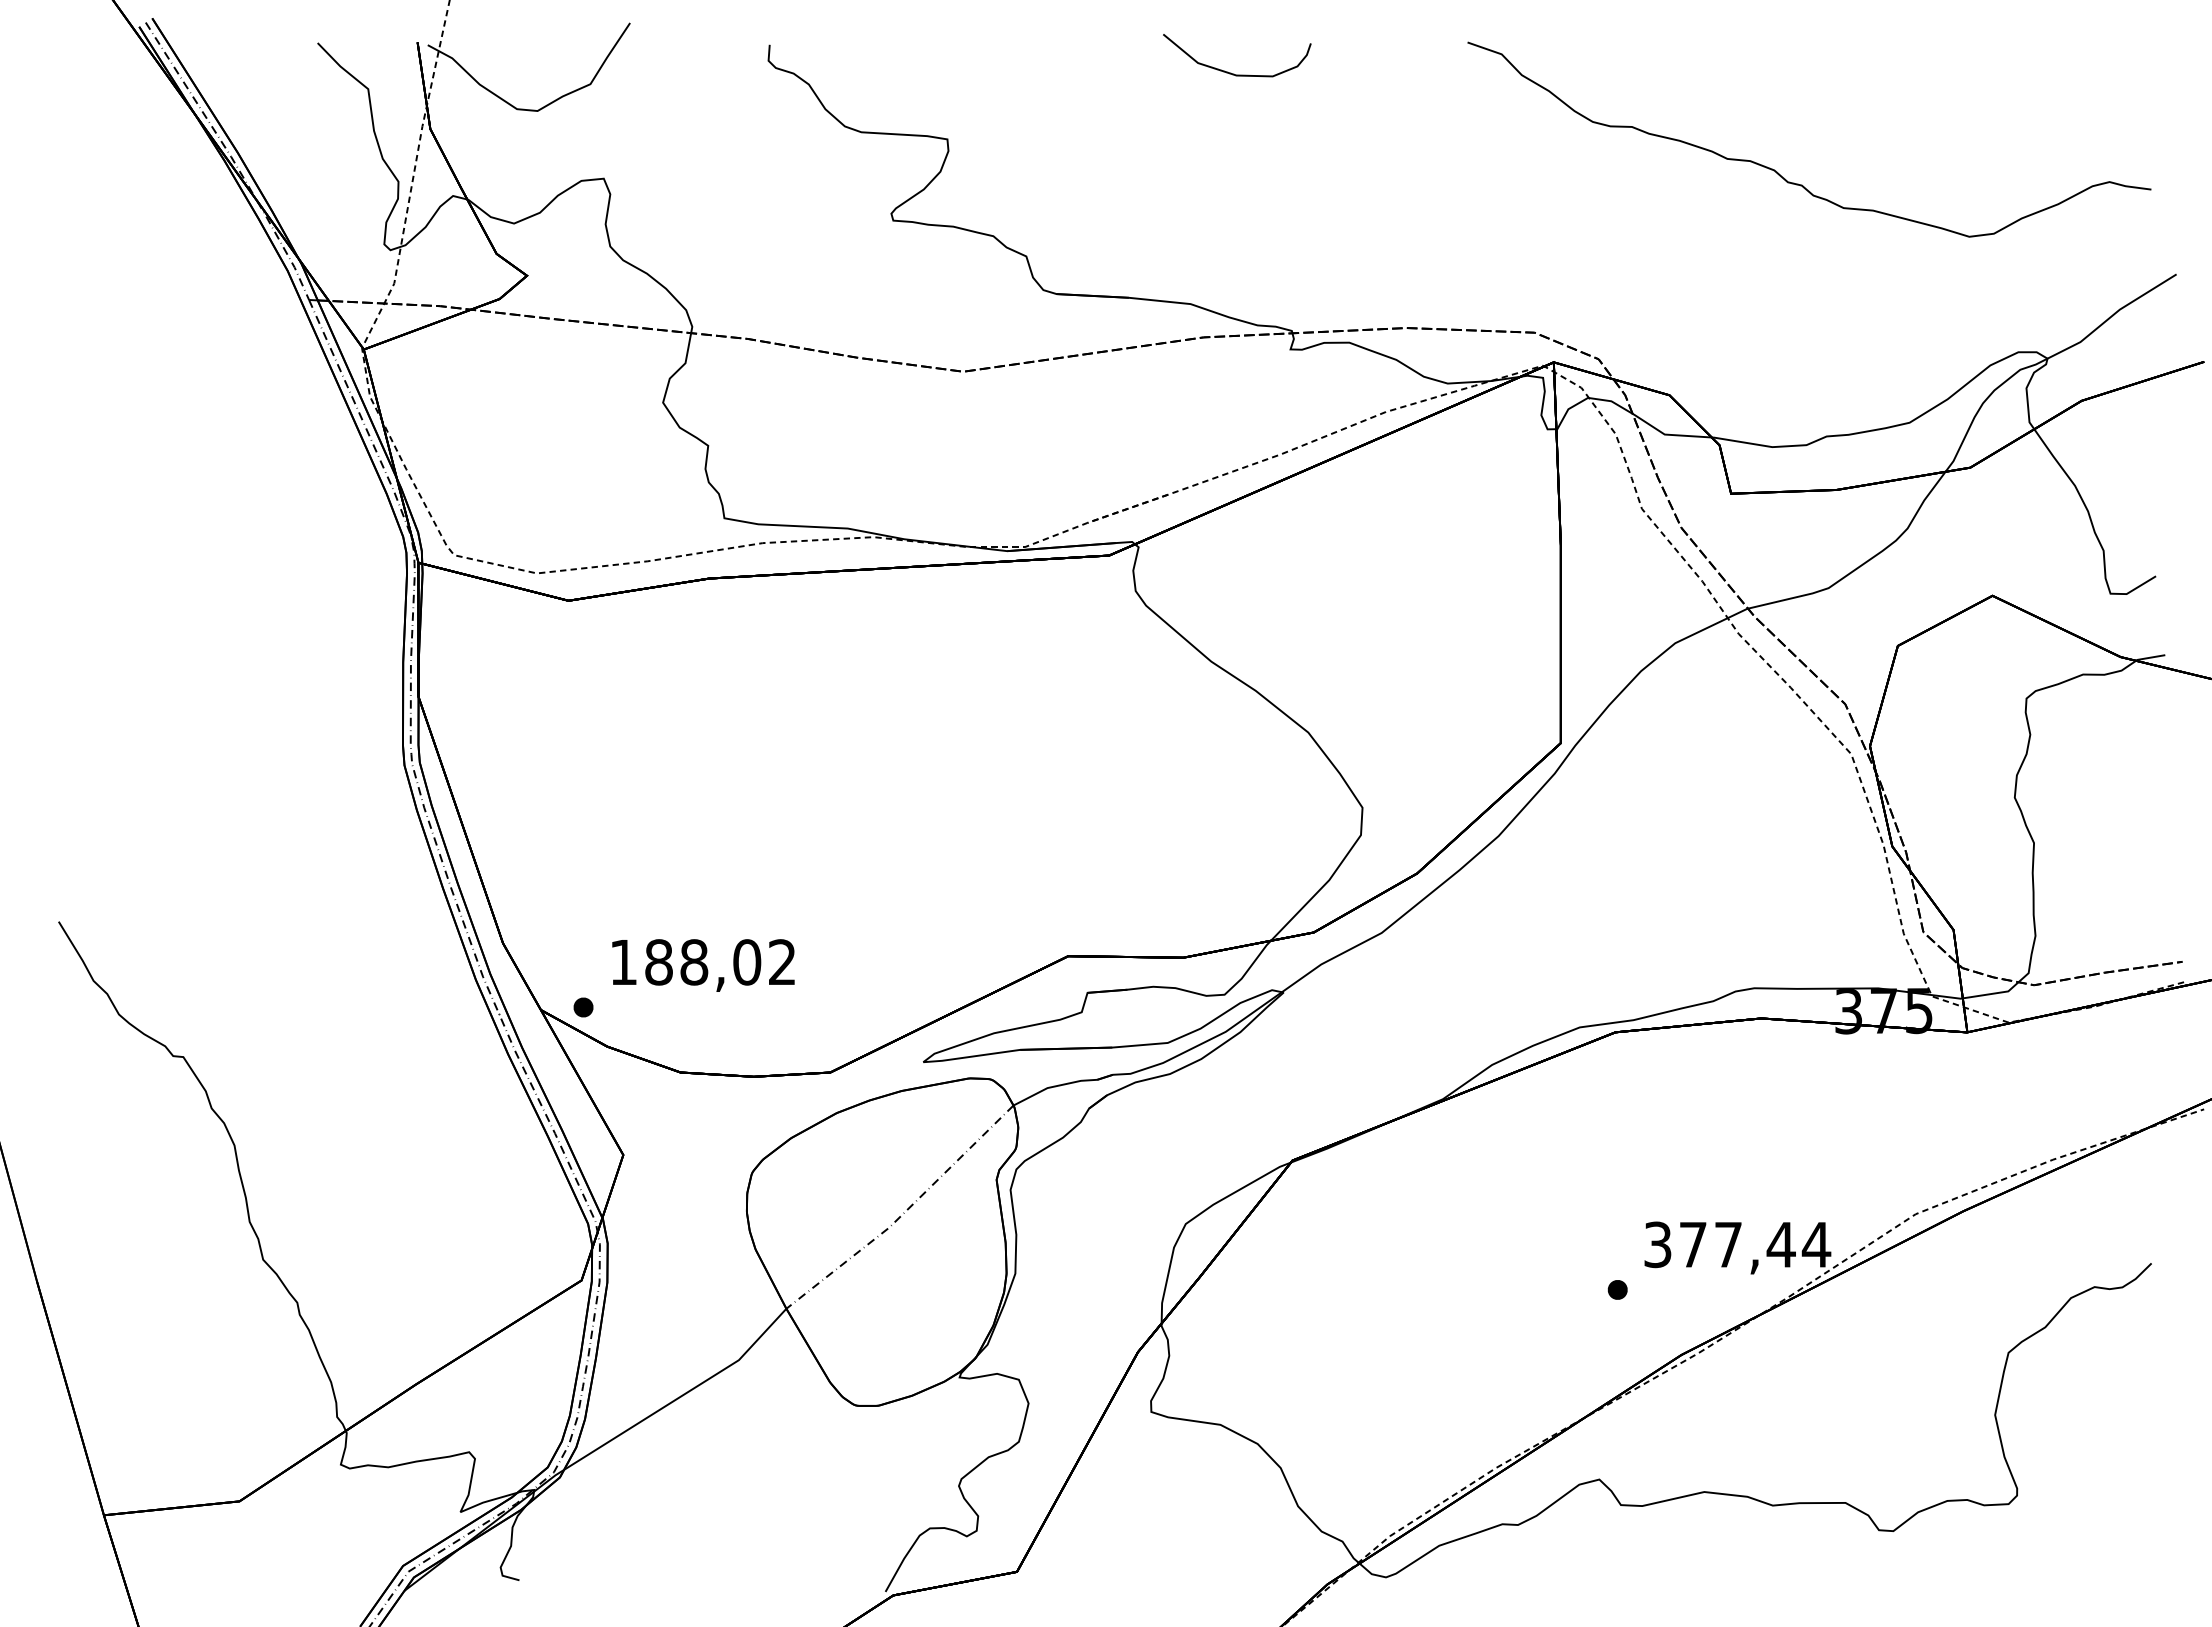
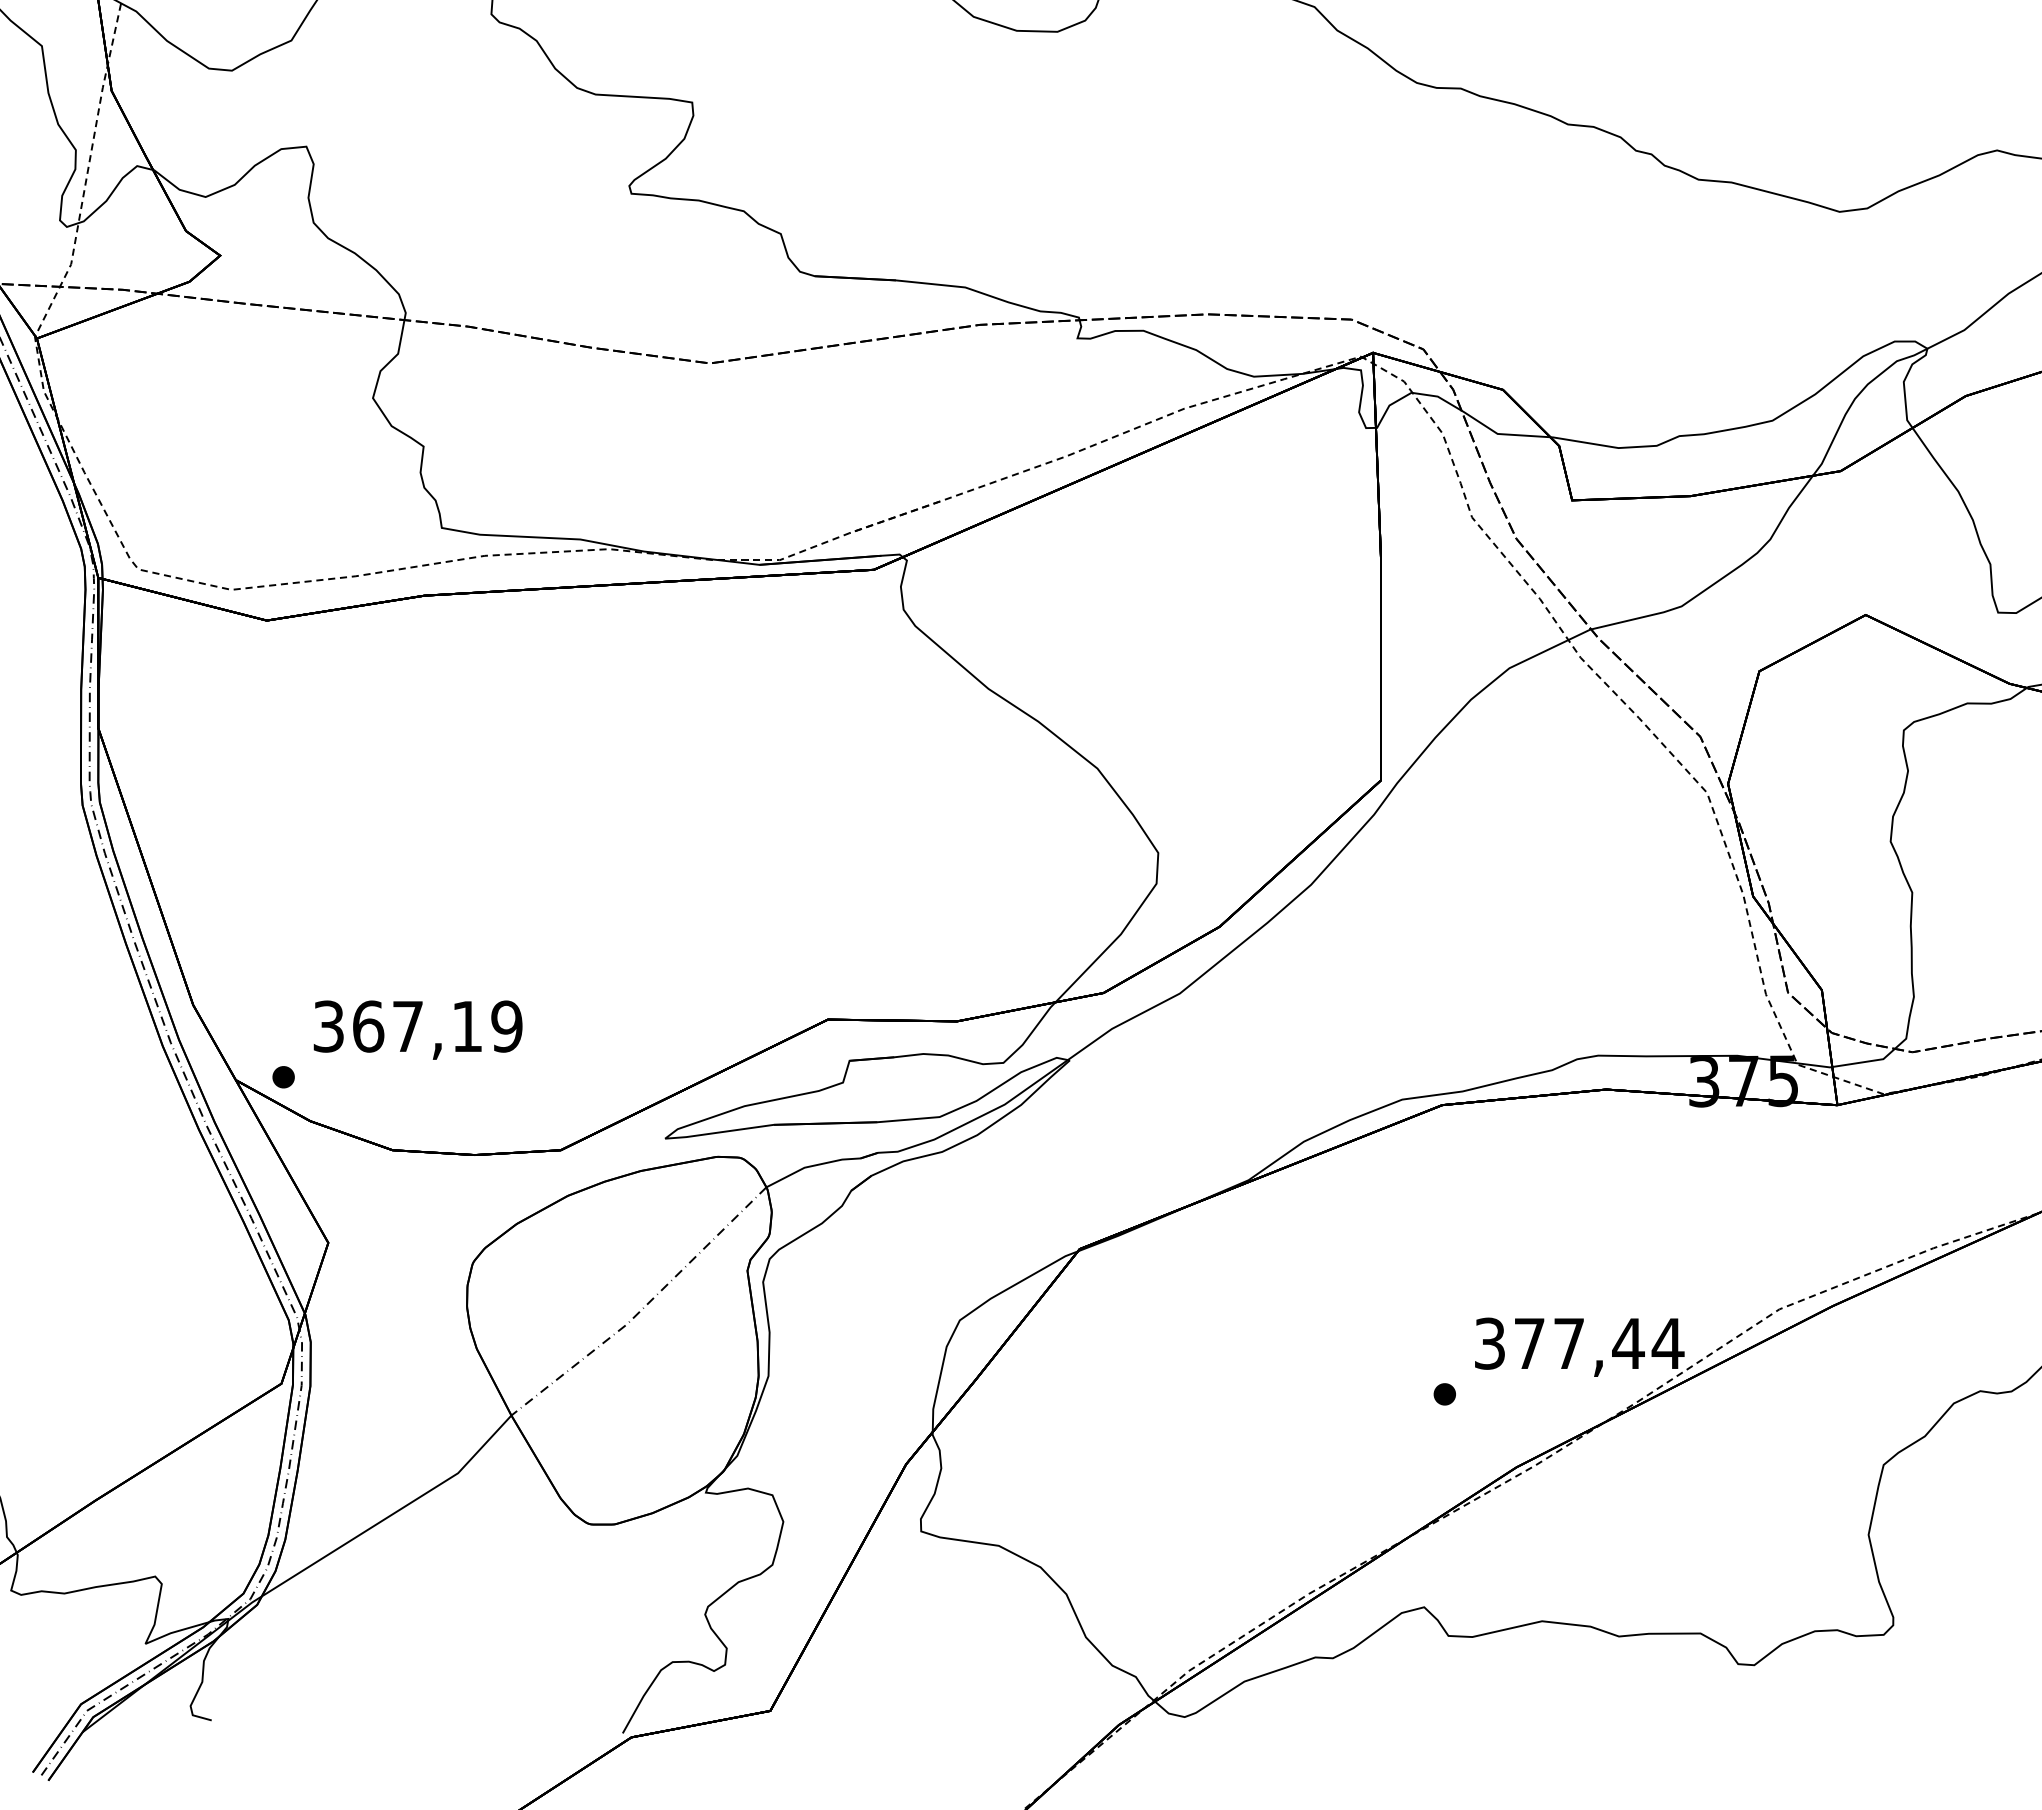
text: (703, 962) -> (418, 1026), 188,02 -> 367,19

